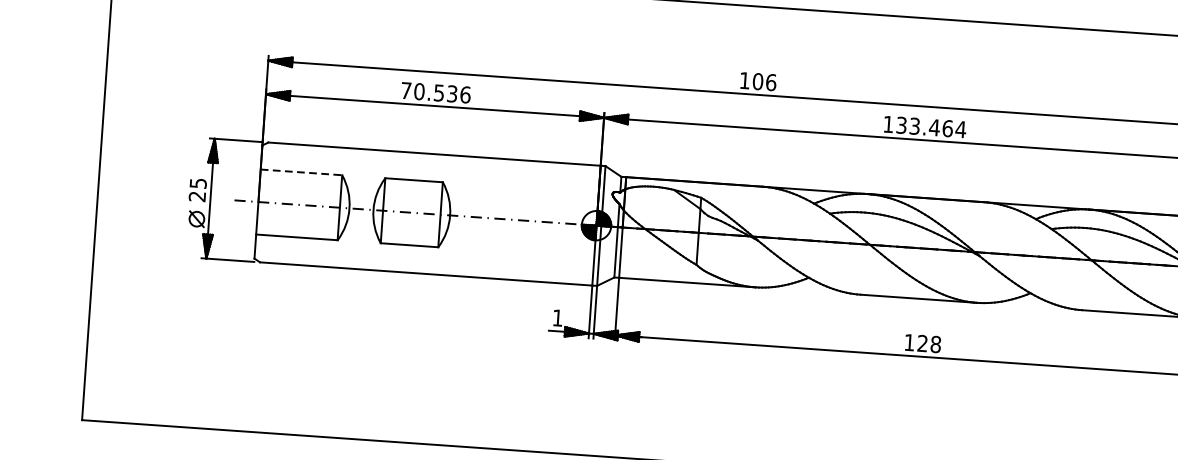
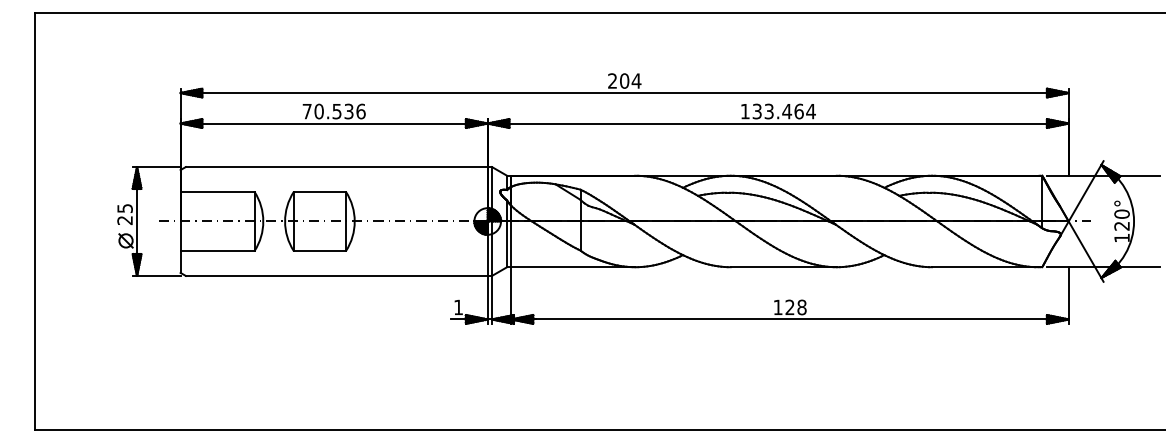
text: (757, 80) -> (624, 80), 106 -> 204
line: (302, 171) -> (218, 191), dashed -> solid

